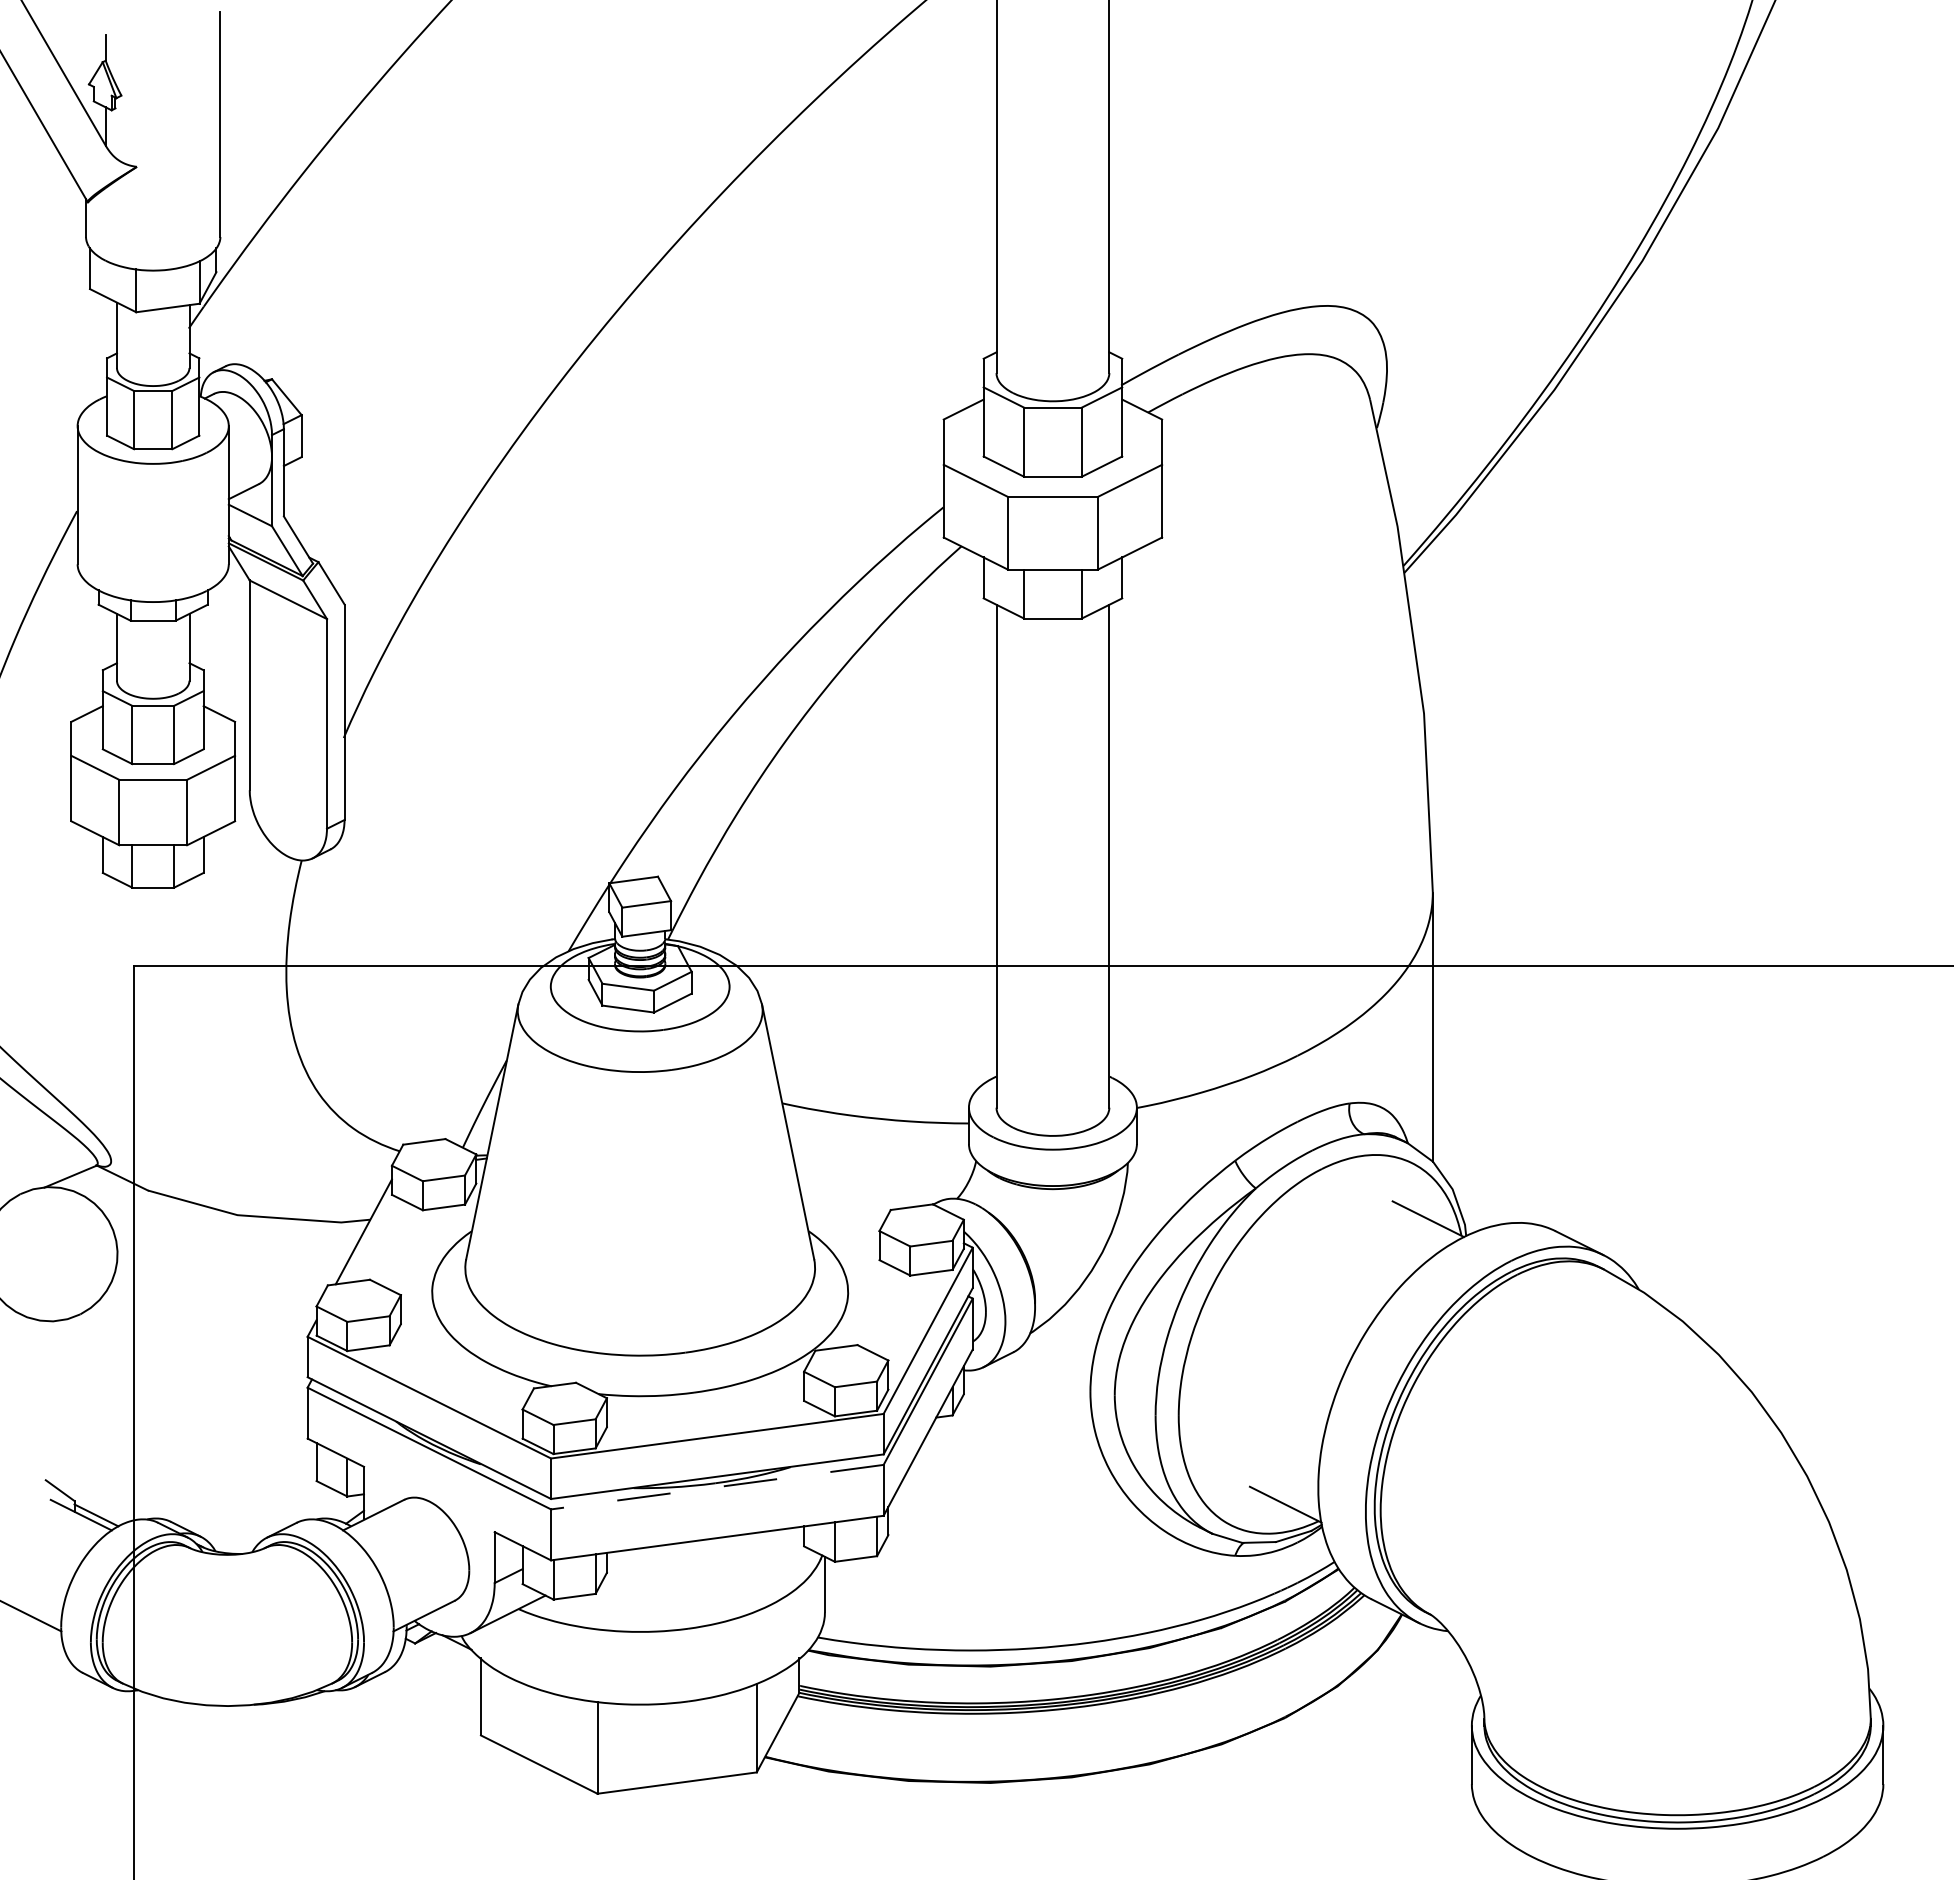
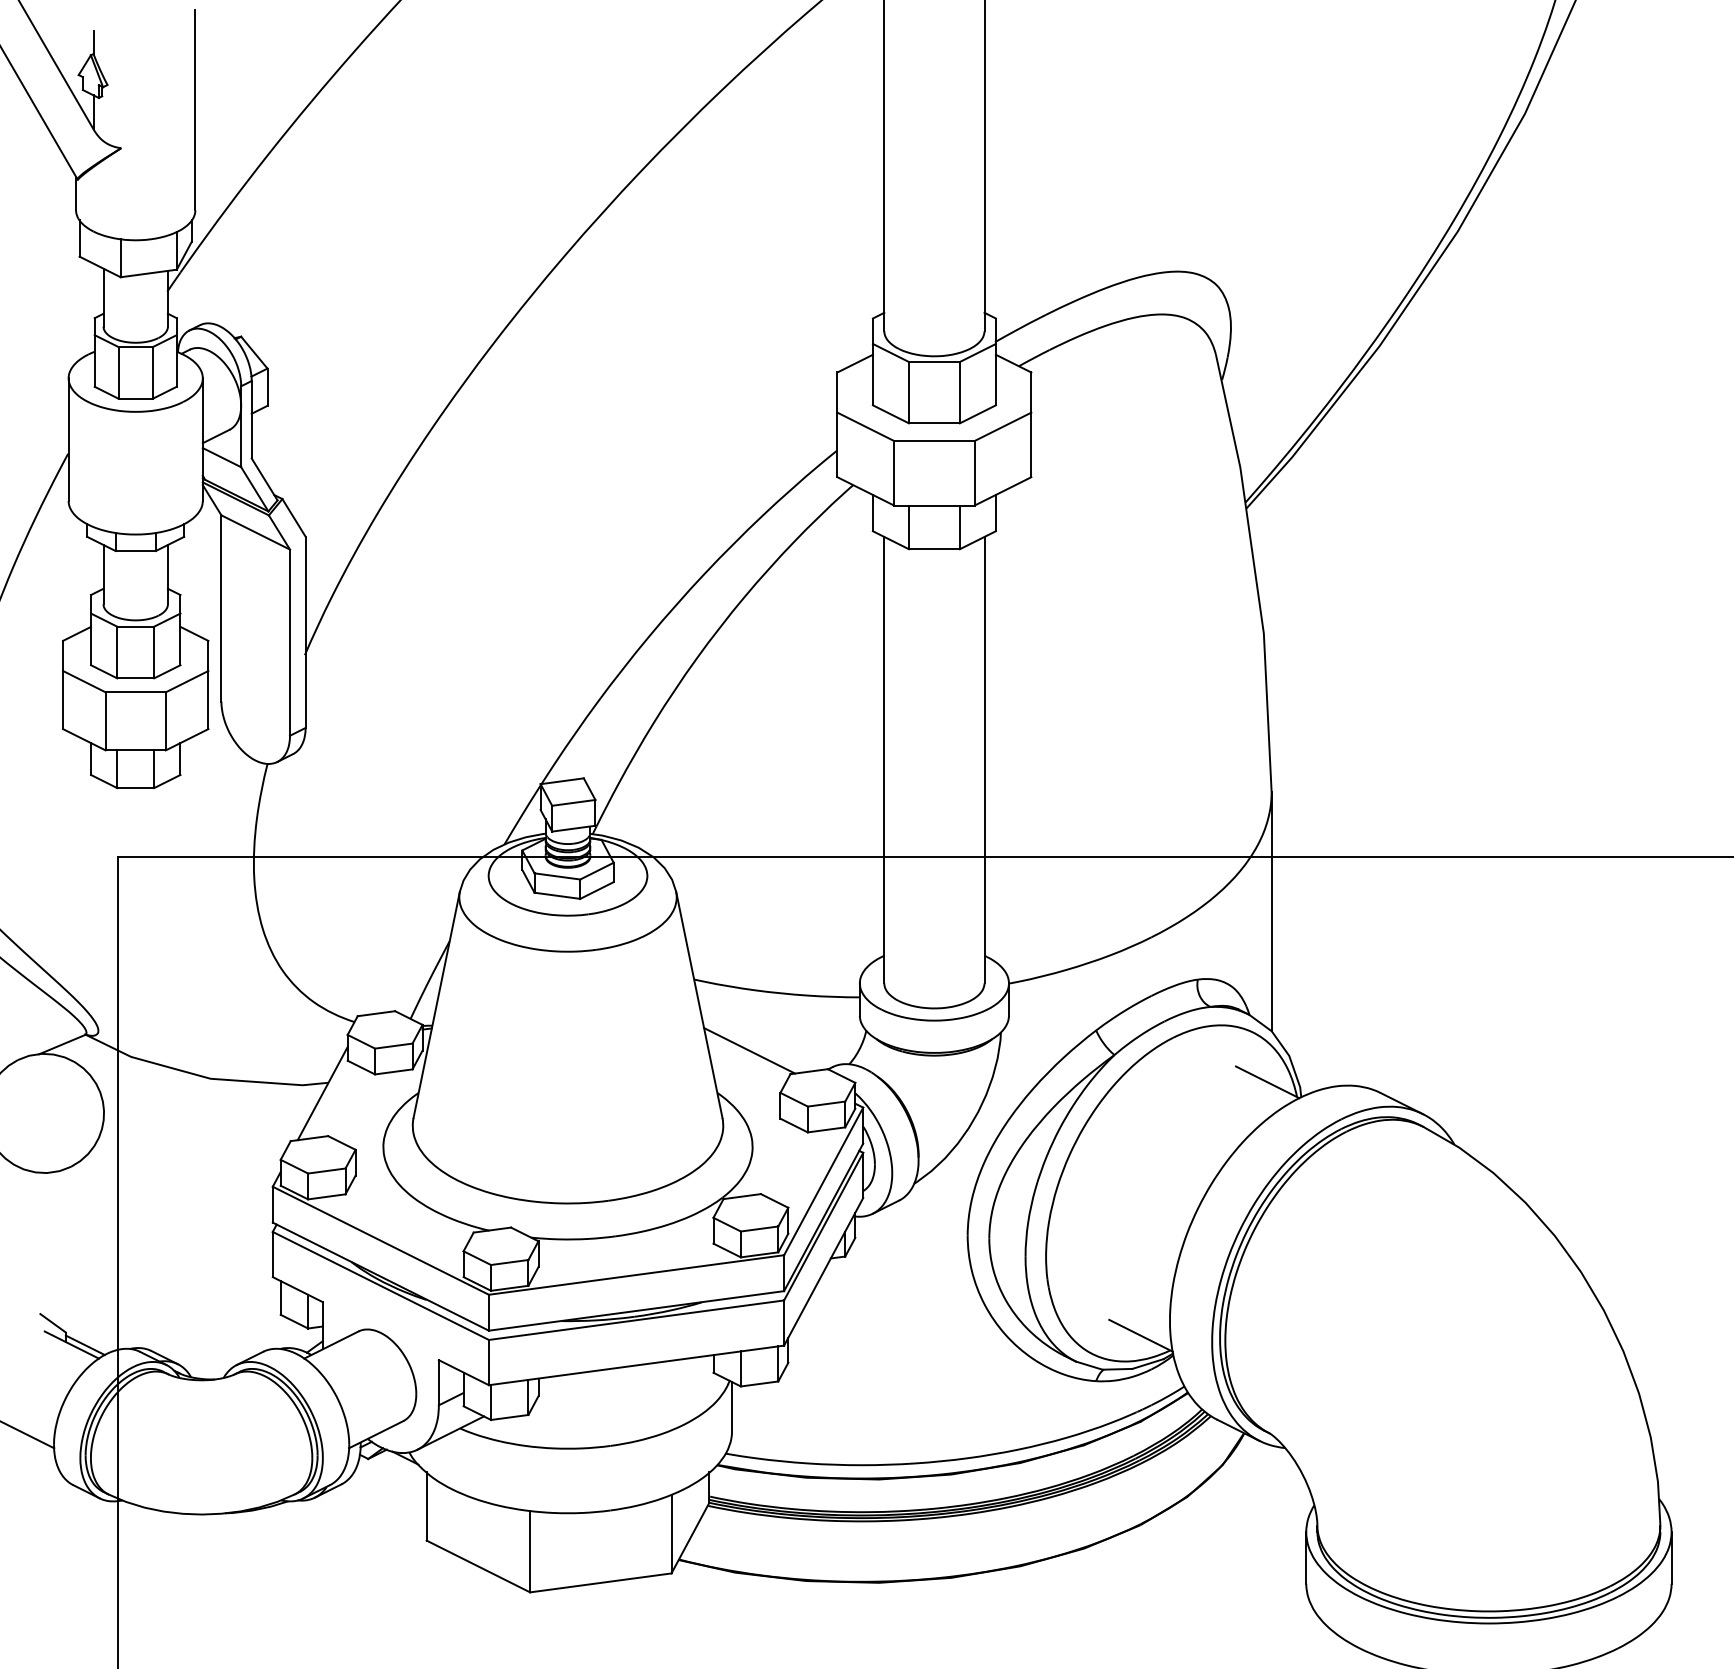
line: (844, 1183) -> (749, 1050), added
line: (717, 1487) -> (636, 1320), dashed -> solid

